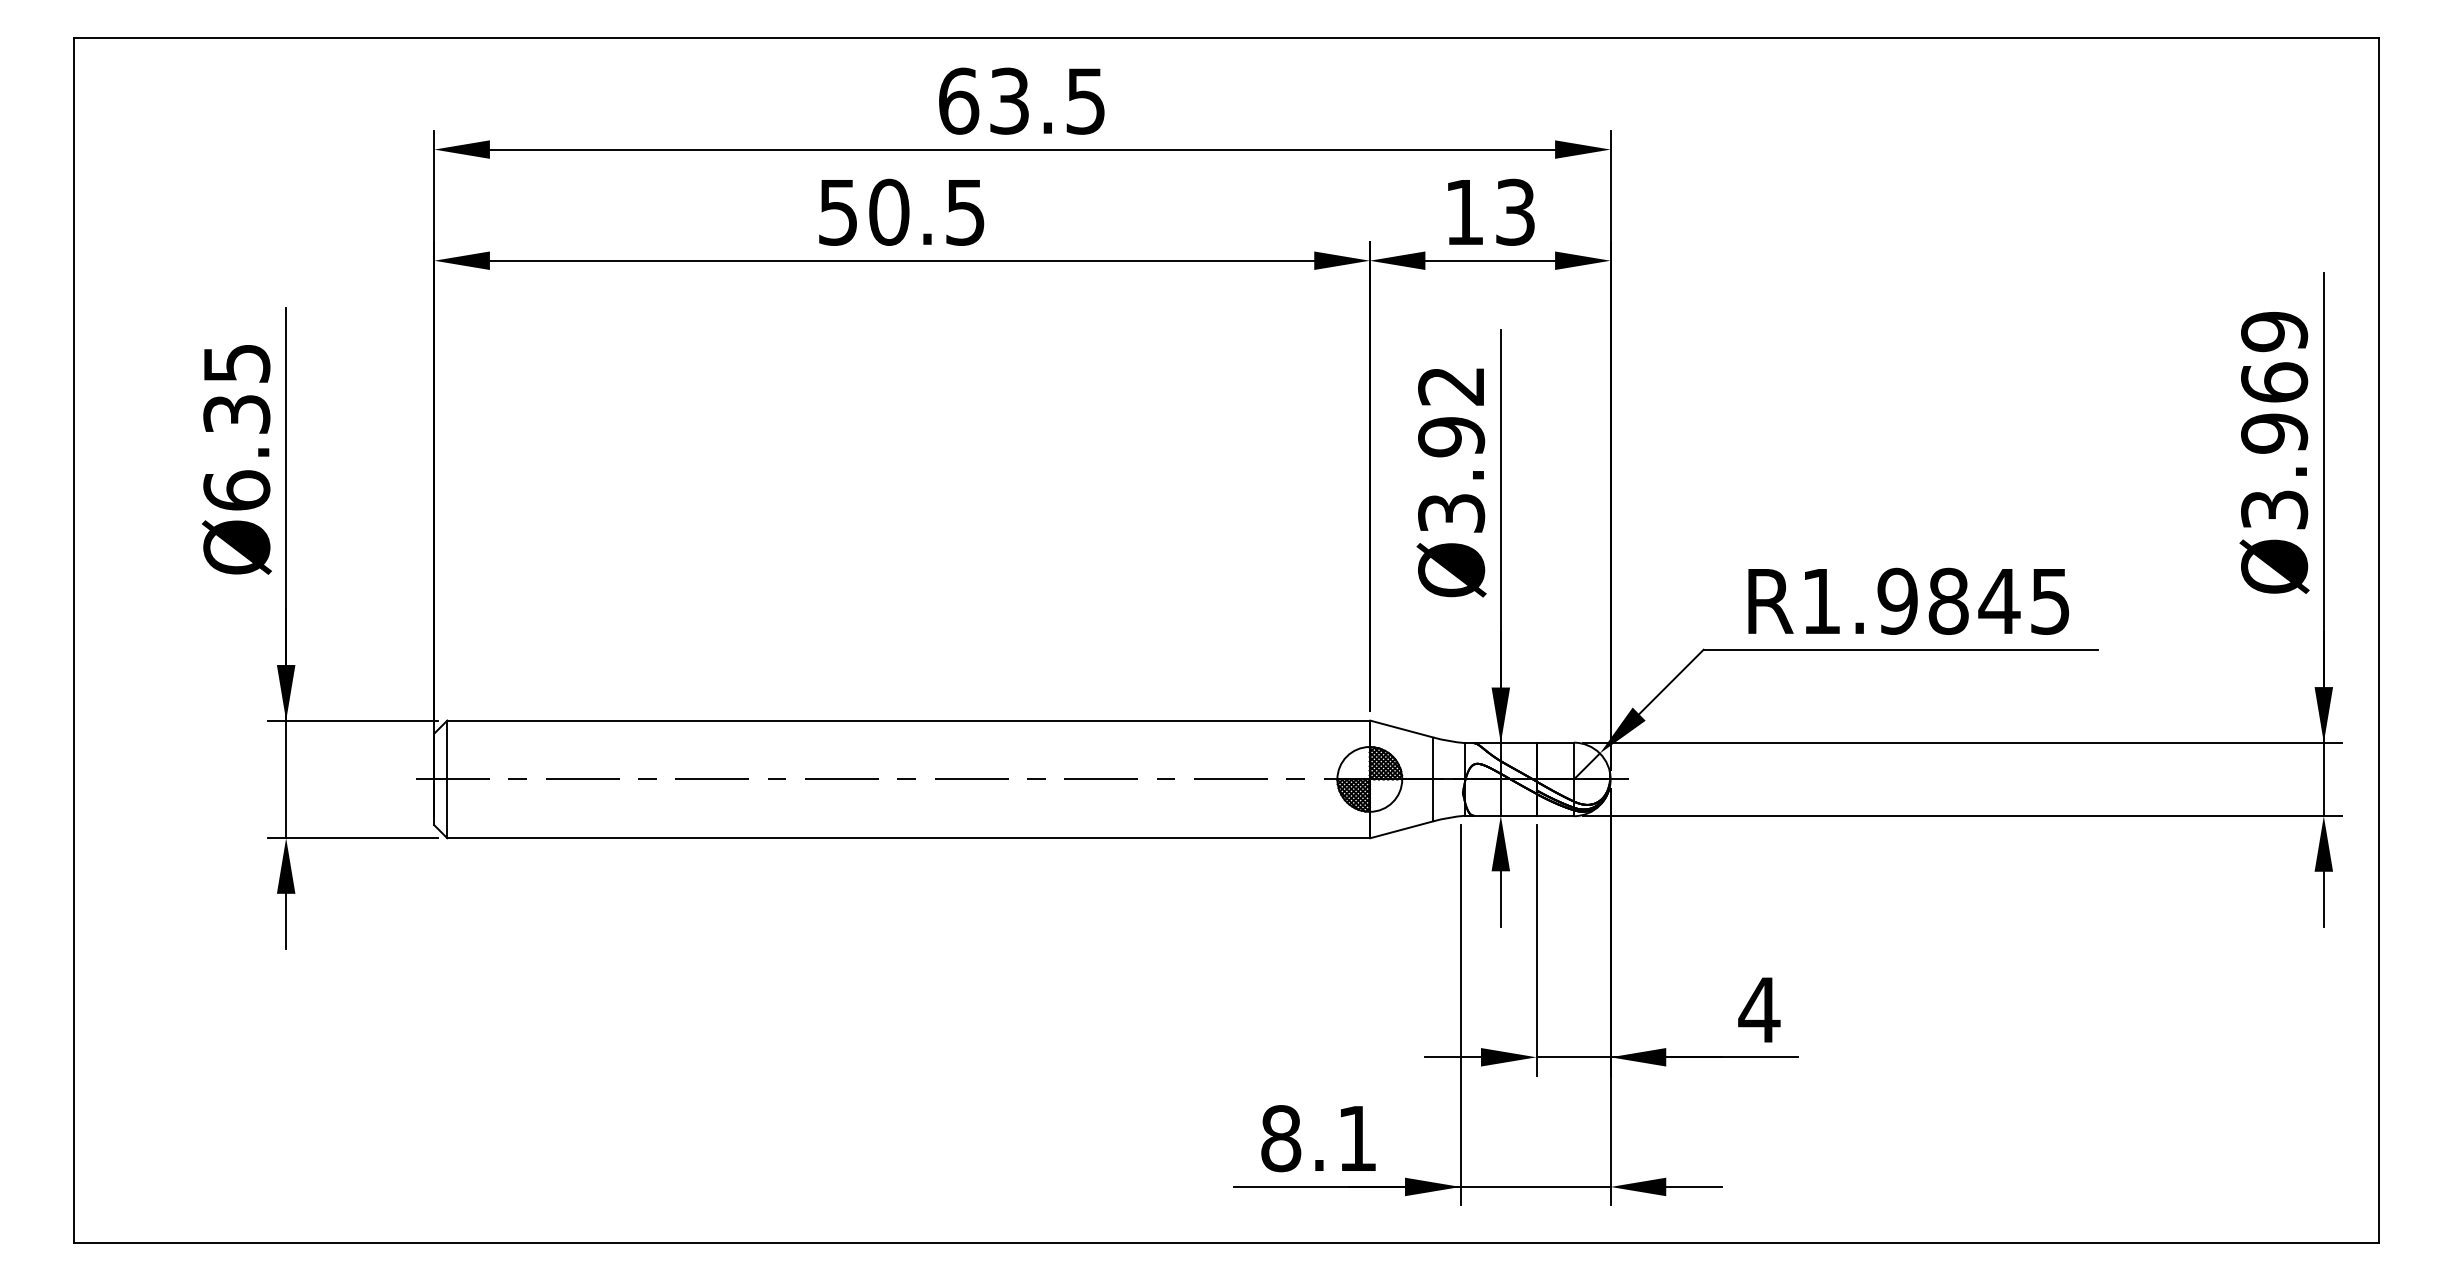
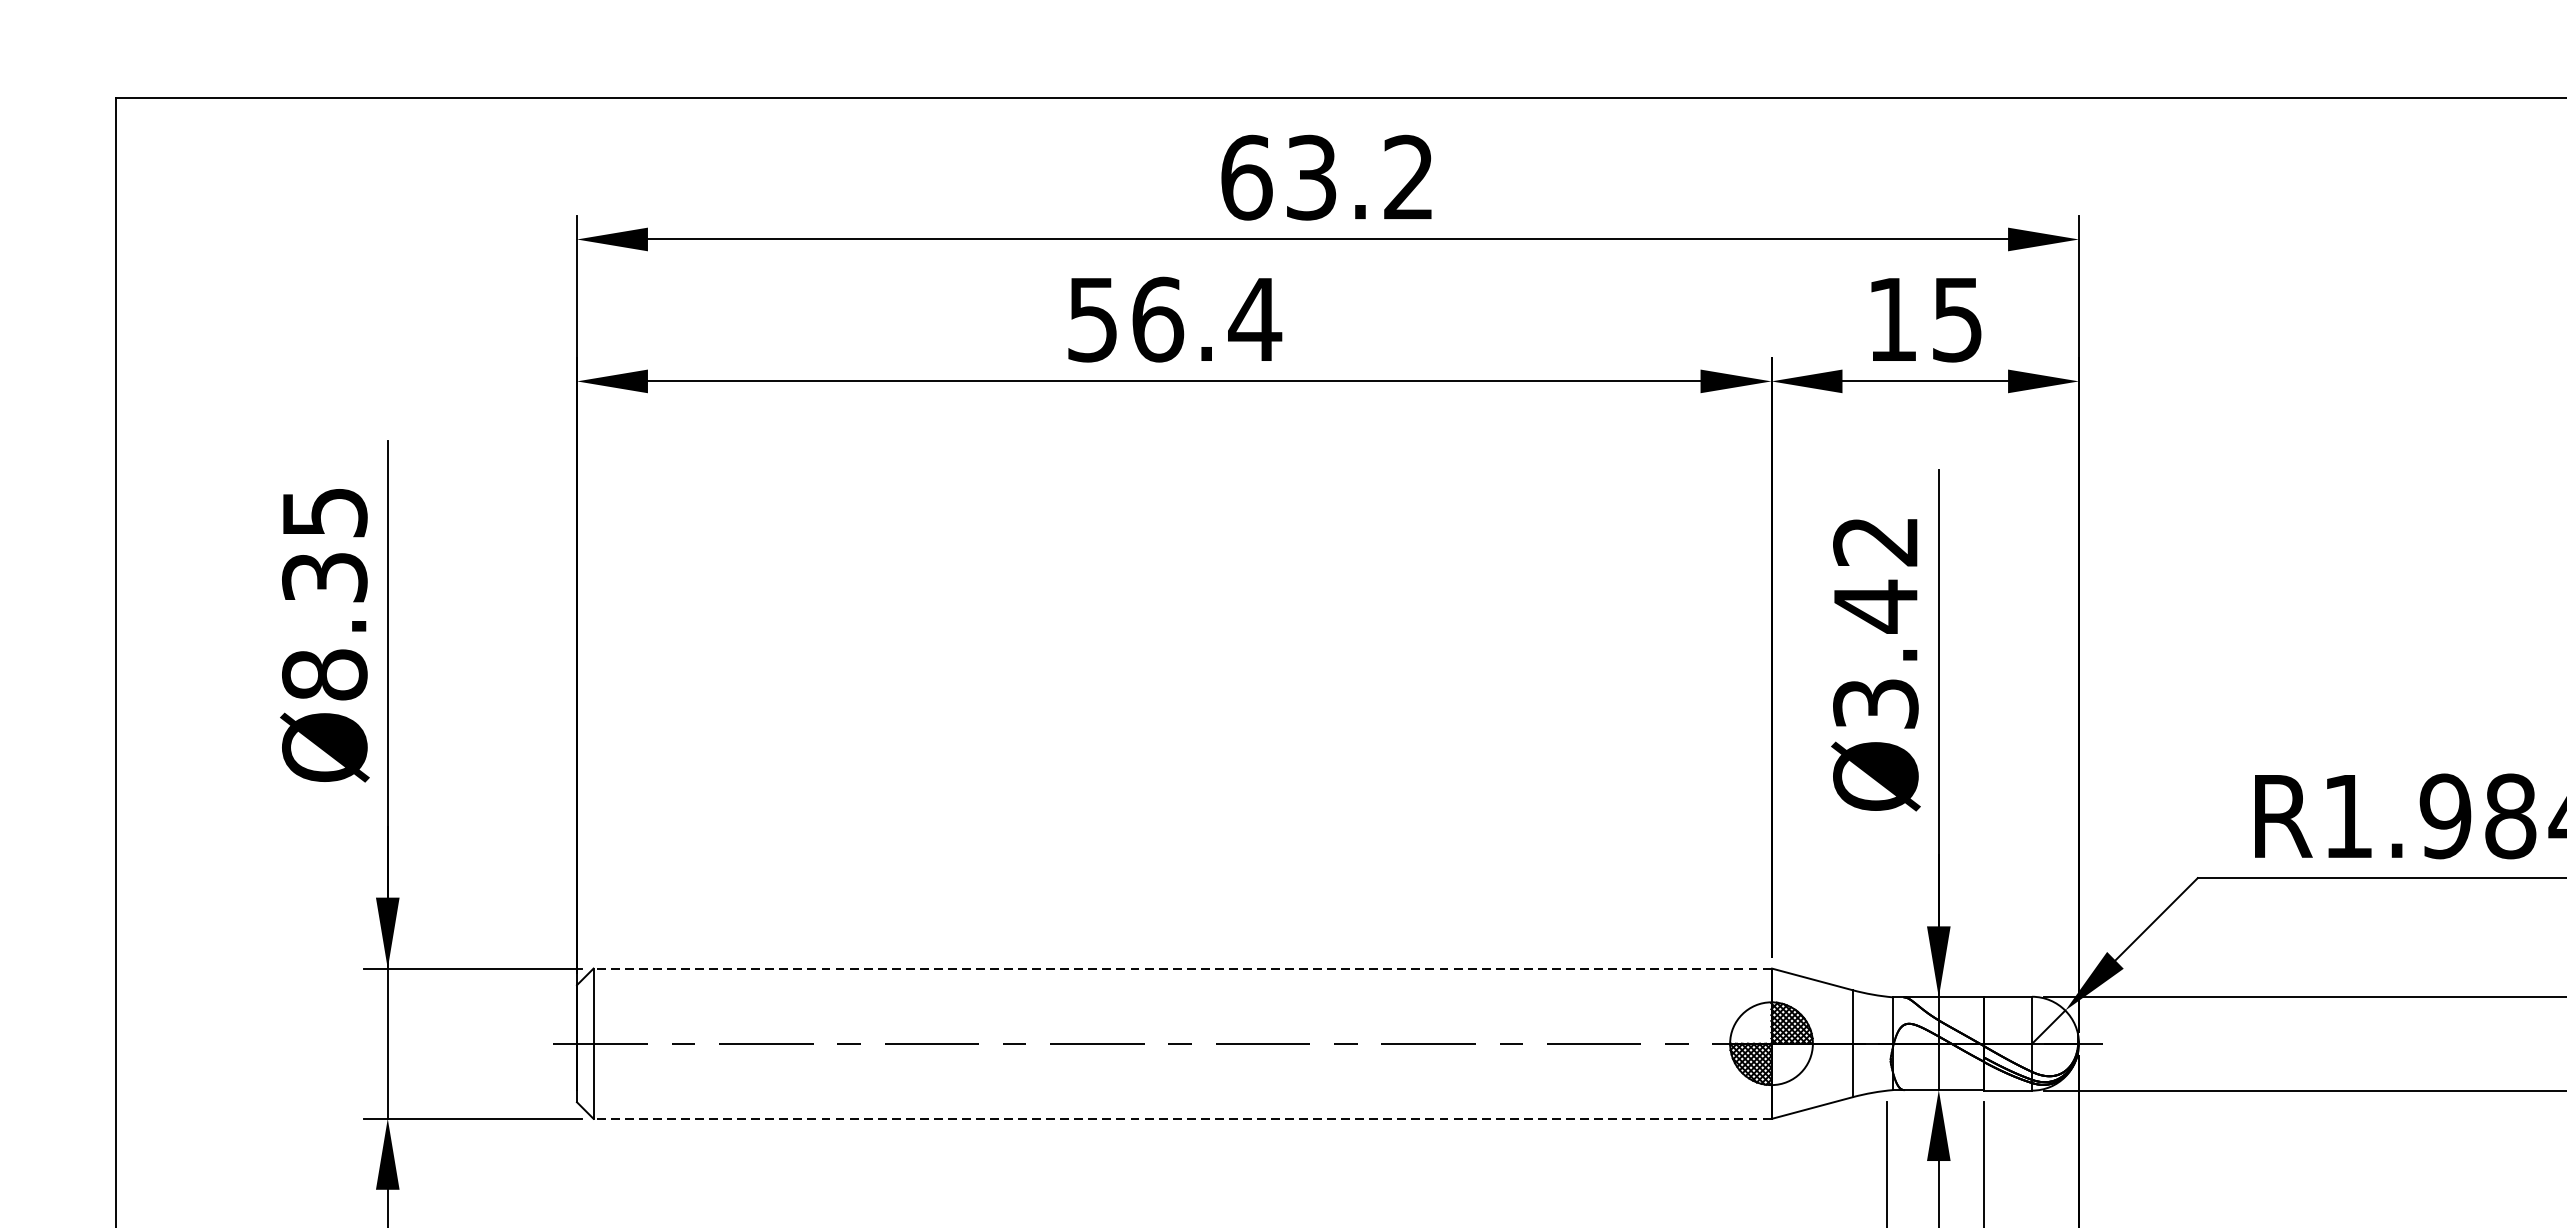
text: (1085, 100) -> (1408, 176), 63.5 -> 63.2
text: (927, 211) -> (1206, 318), 50.5 -> 56.4
text: (1515, 211) -> (1957, 318), 13 -> 15
text: (1451, 437) -> (1875, 607), Ø3.92 -> Ø3.42
text: (236, 490) -> (324, 674), Ø6.35 -> Ø8.35
line: (908, 720) -> (1182, 968), solid -> dashed
line: (908, 838) -> (1182, 1119), solid -> dashed

